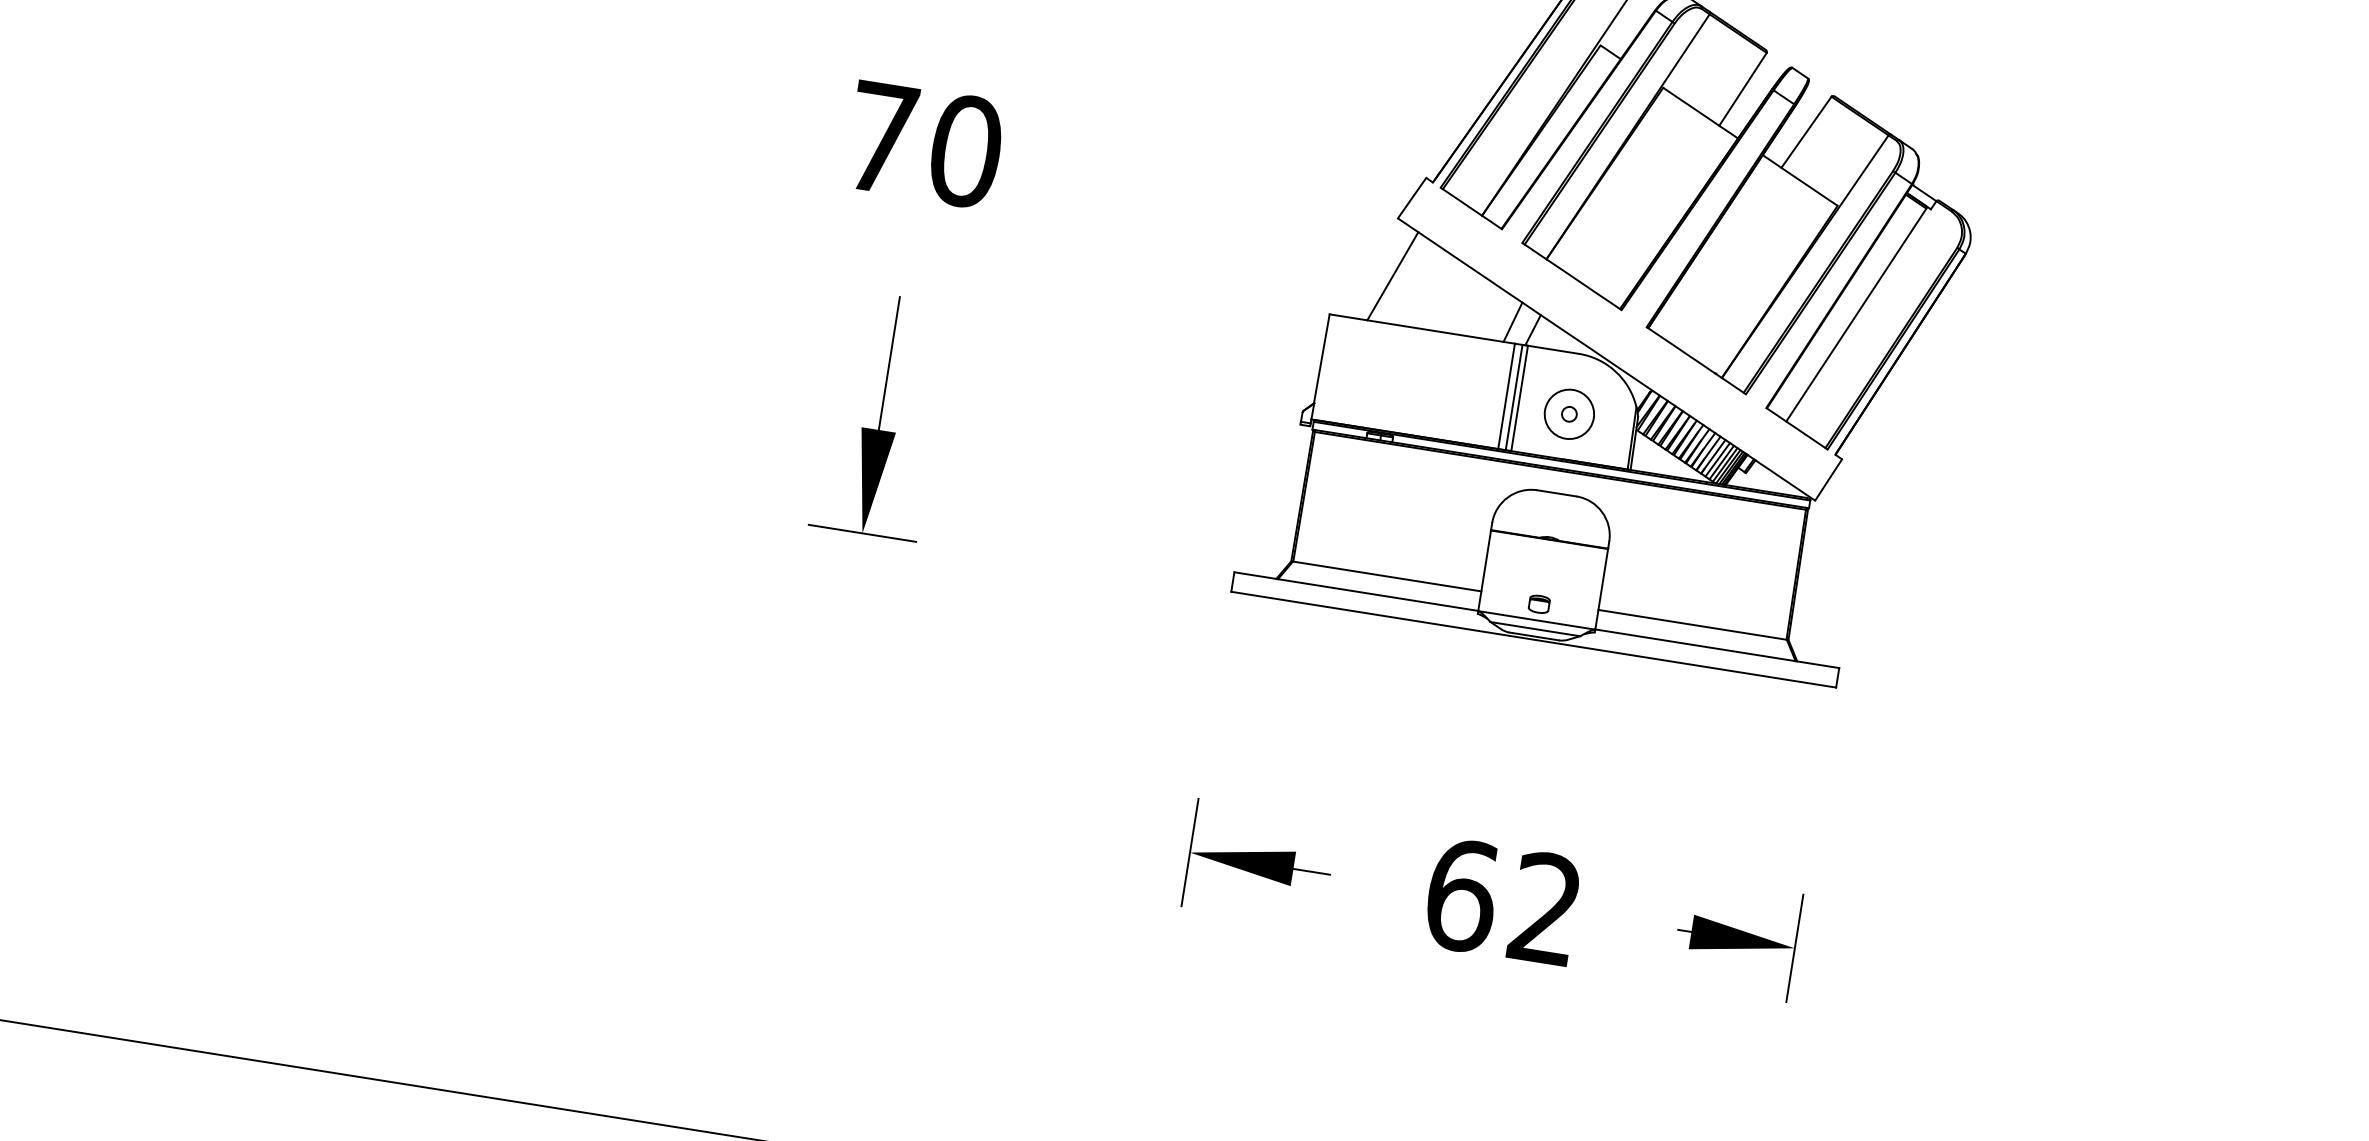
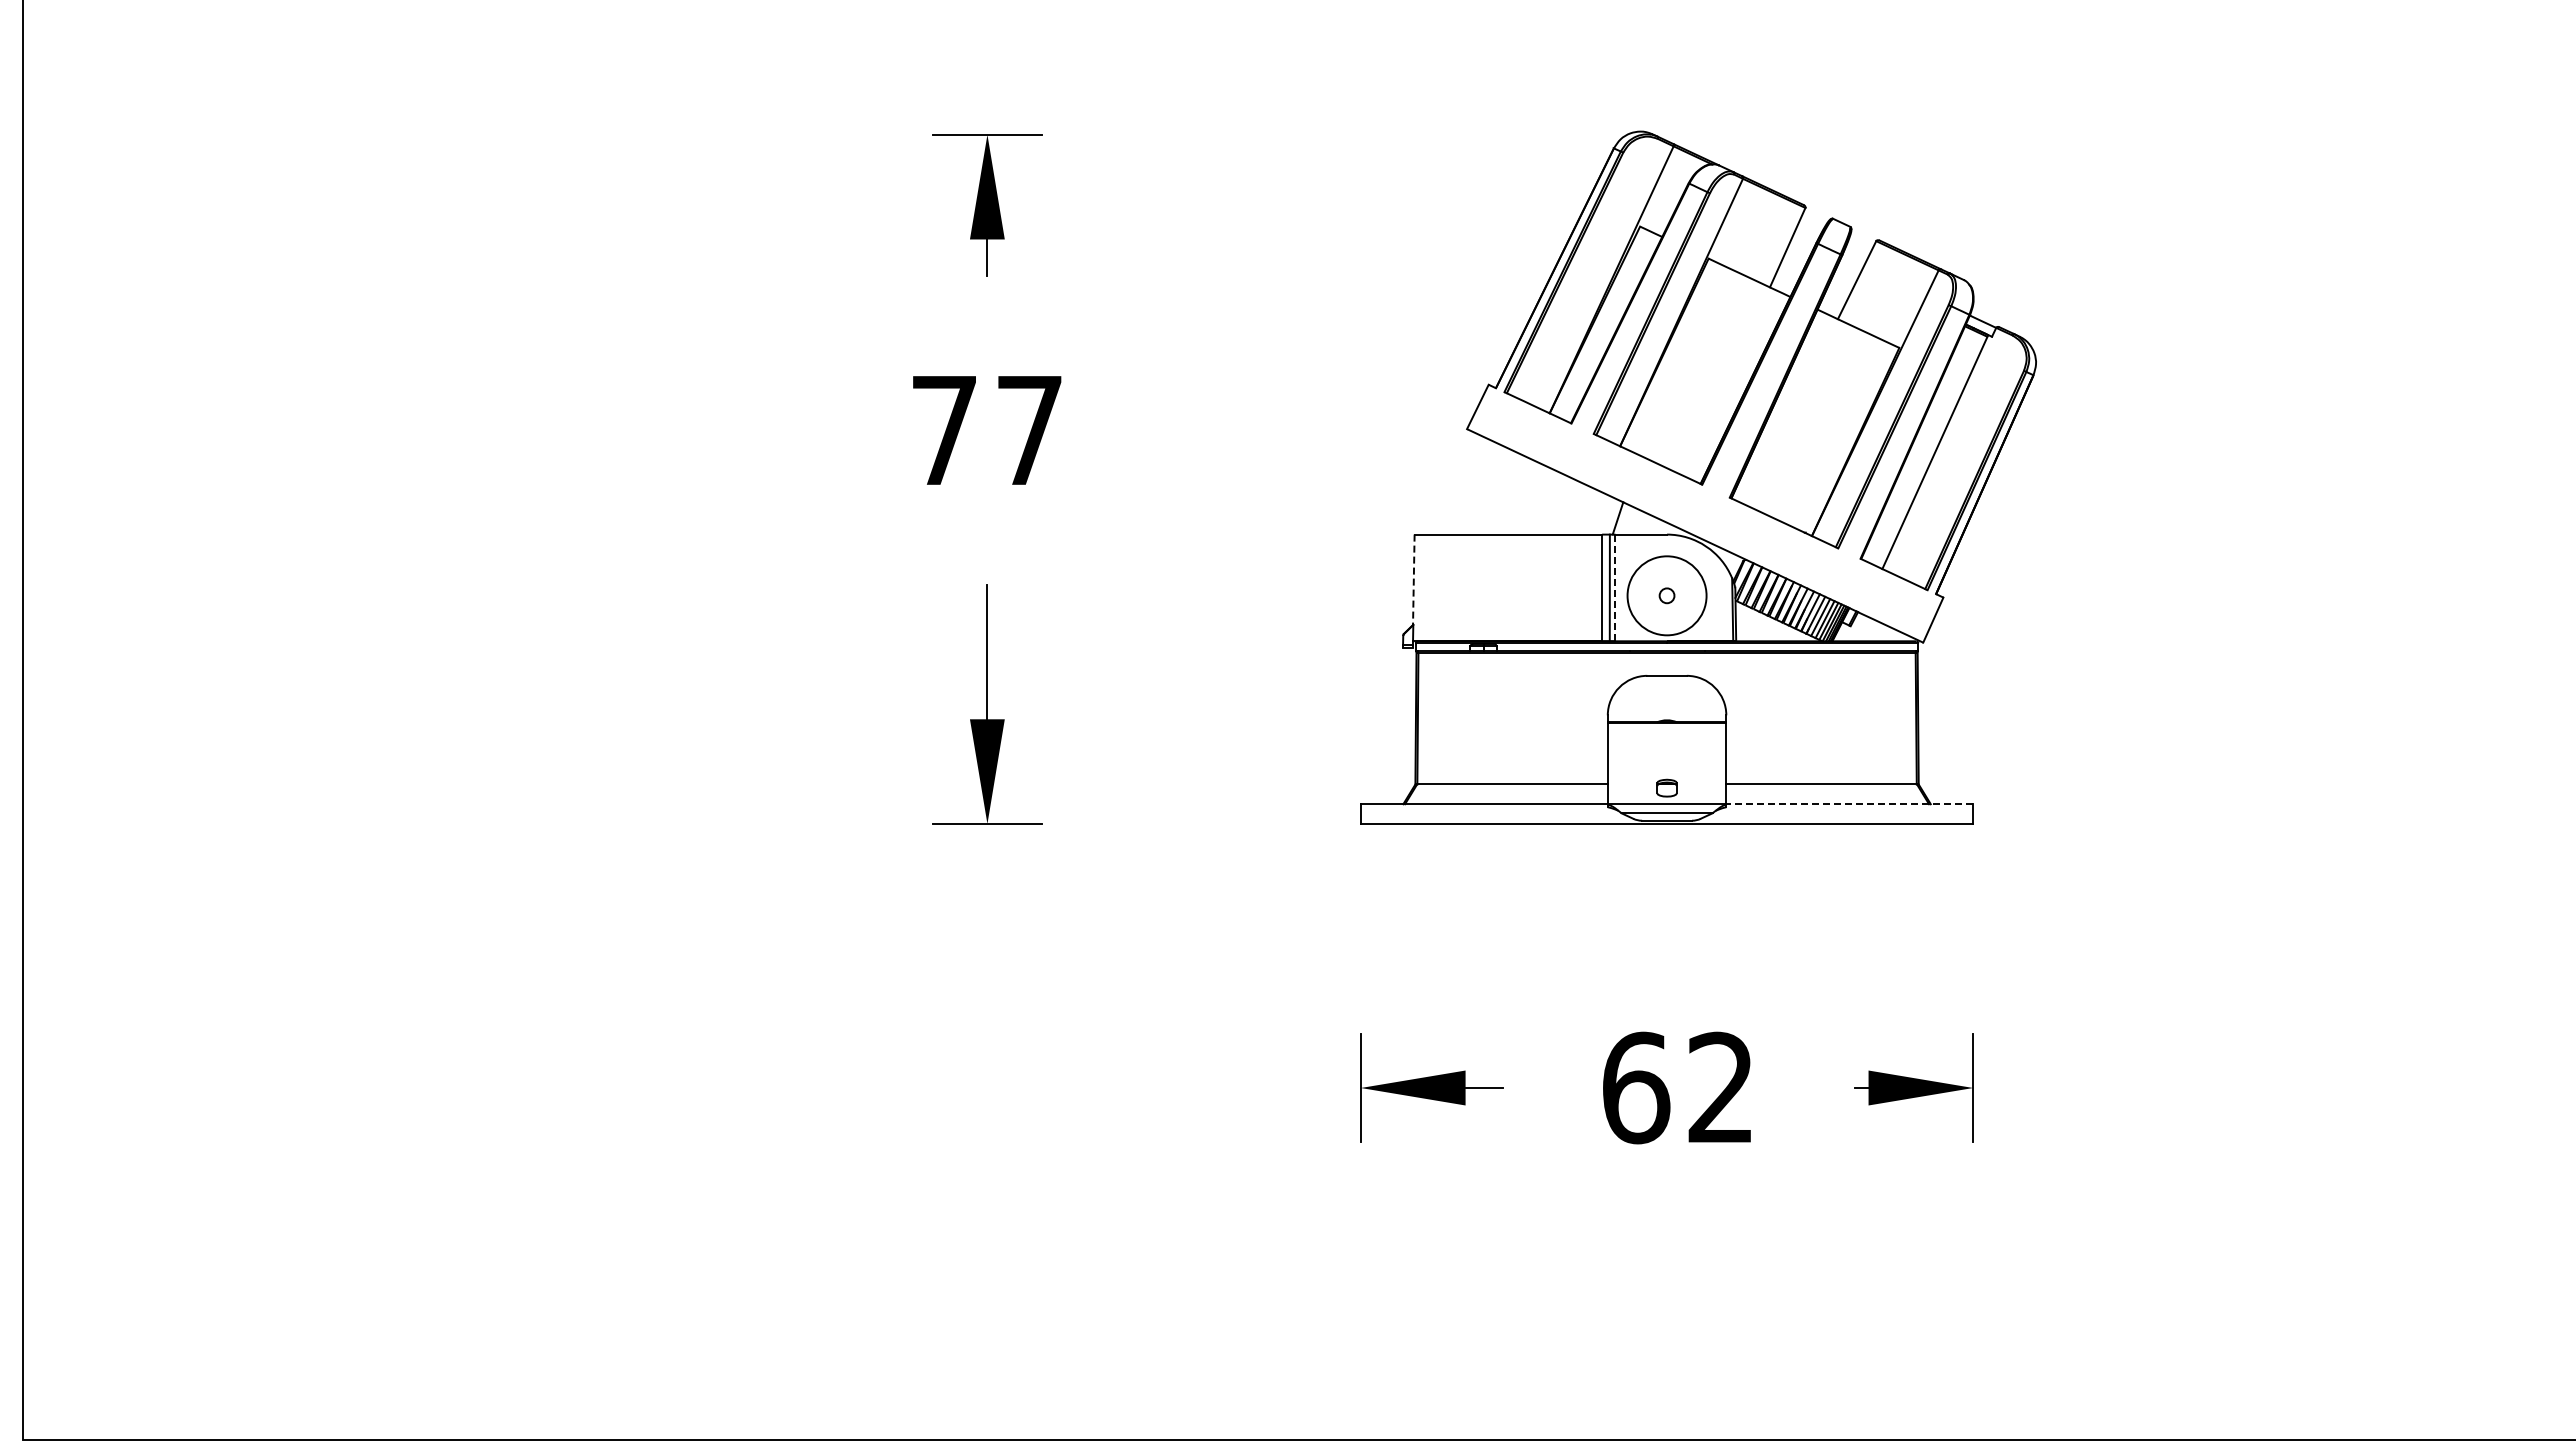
text: (965, 151) -> (1029, 430), 70 -> 77
line: (1392, 275) -> (1470, 486), removed
line: (1512, 321) -> (1596, 513), removed
line: (1321, 359) -> (1413, 580), solid -> dashed
line: (1519, 399) -> (1615, 588), solid -> dashed
circle: (1568, 413) -> (1666, 595), size x1.6
line: (1716, 648) -> (1849, 804), solid -> dashed

